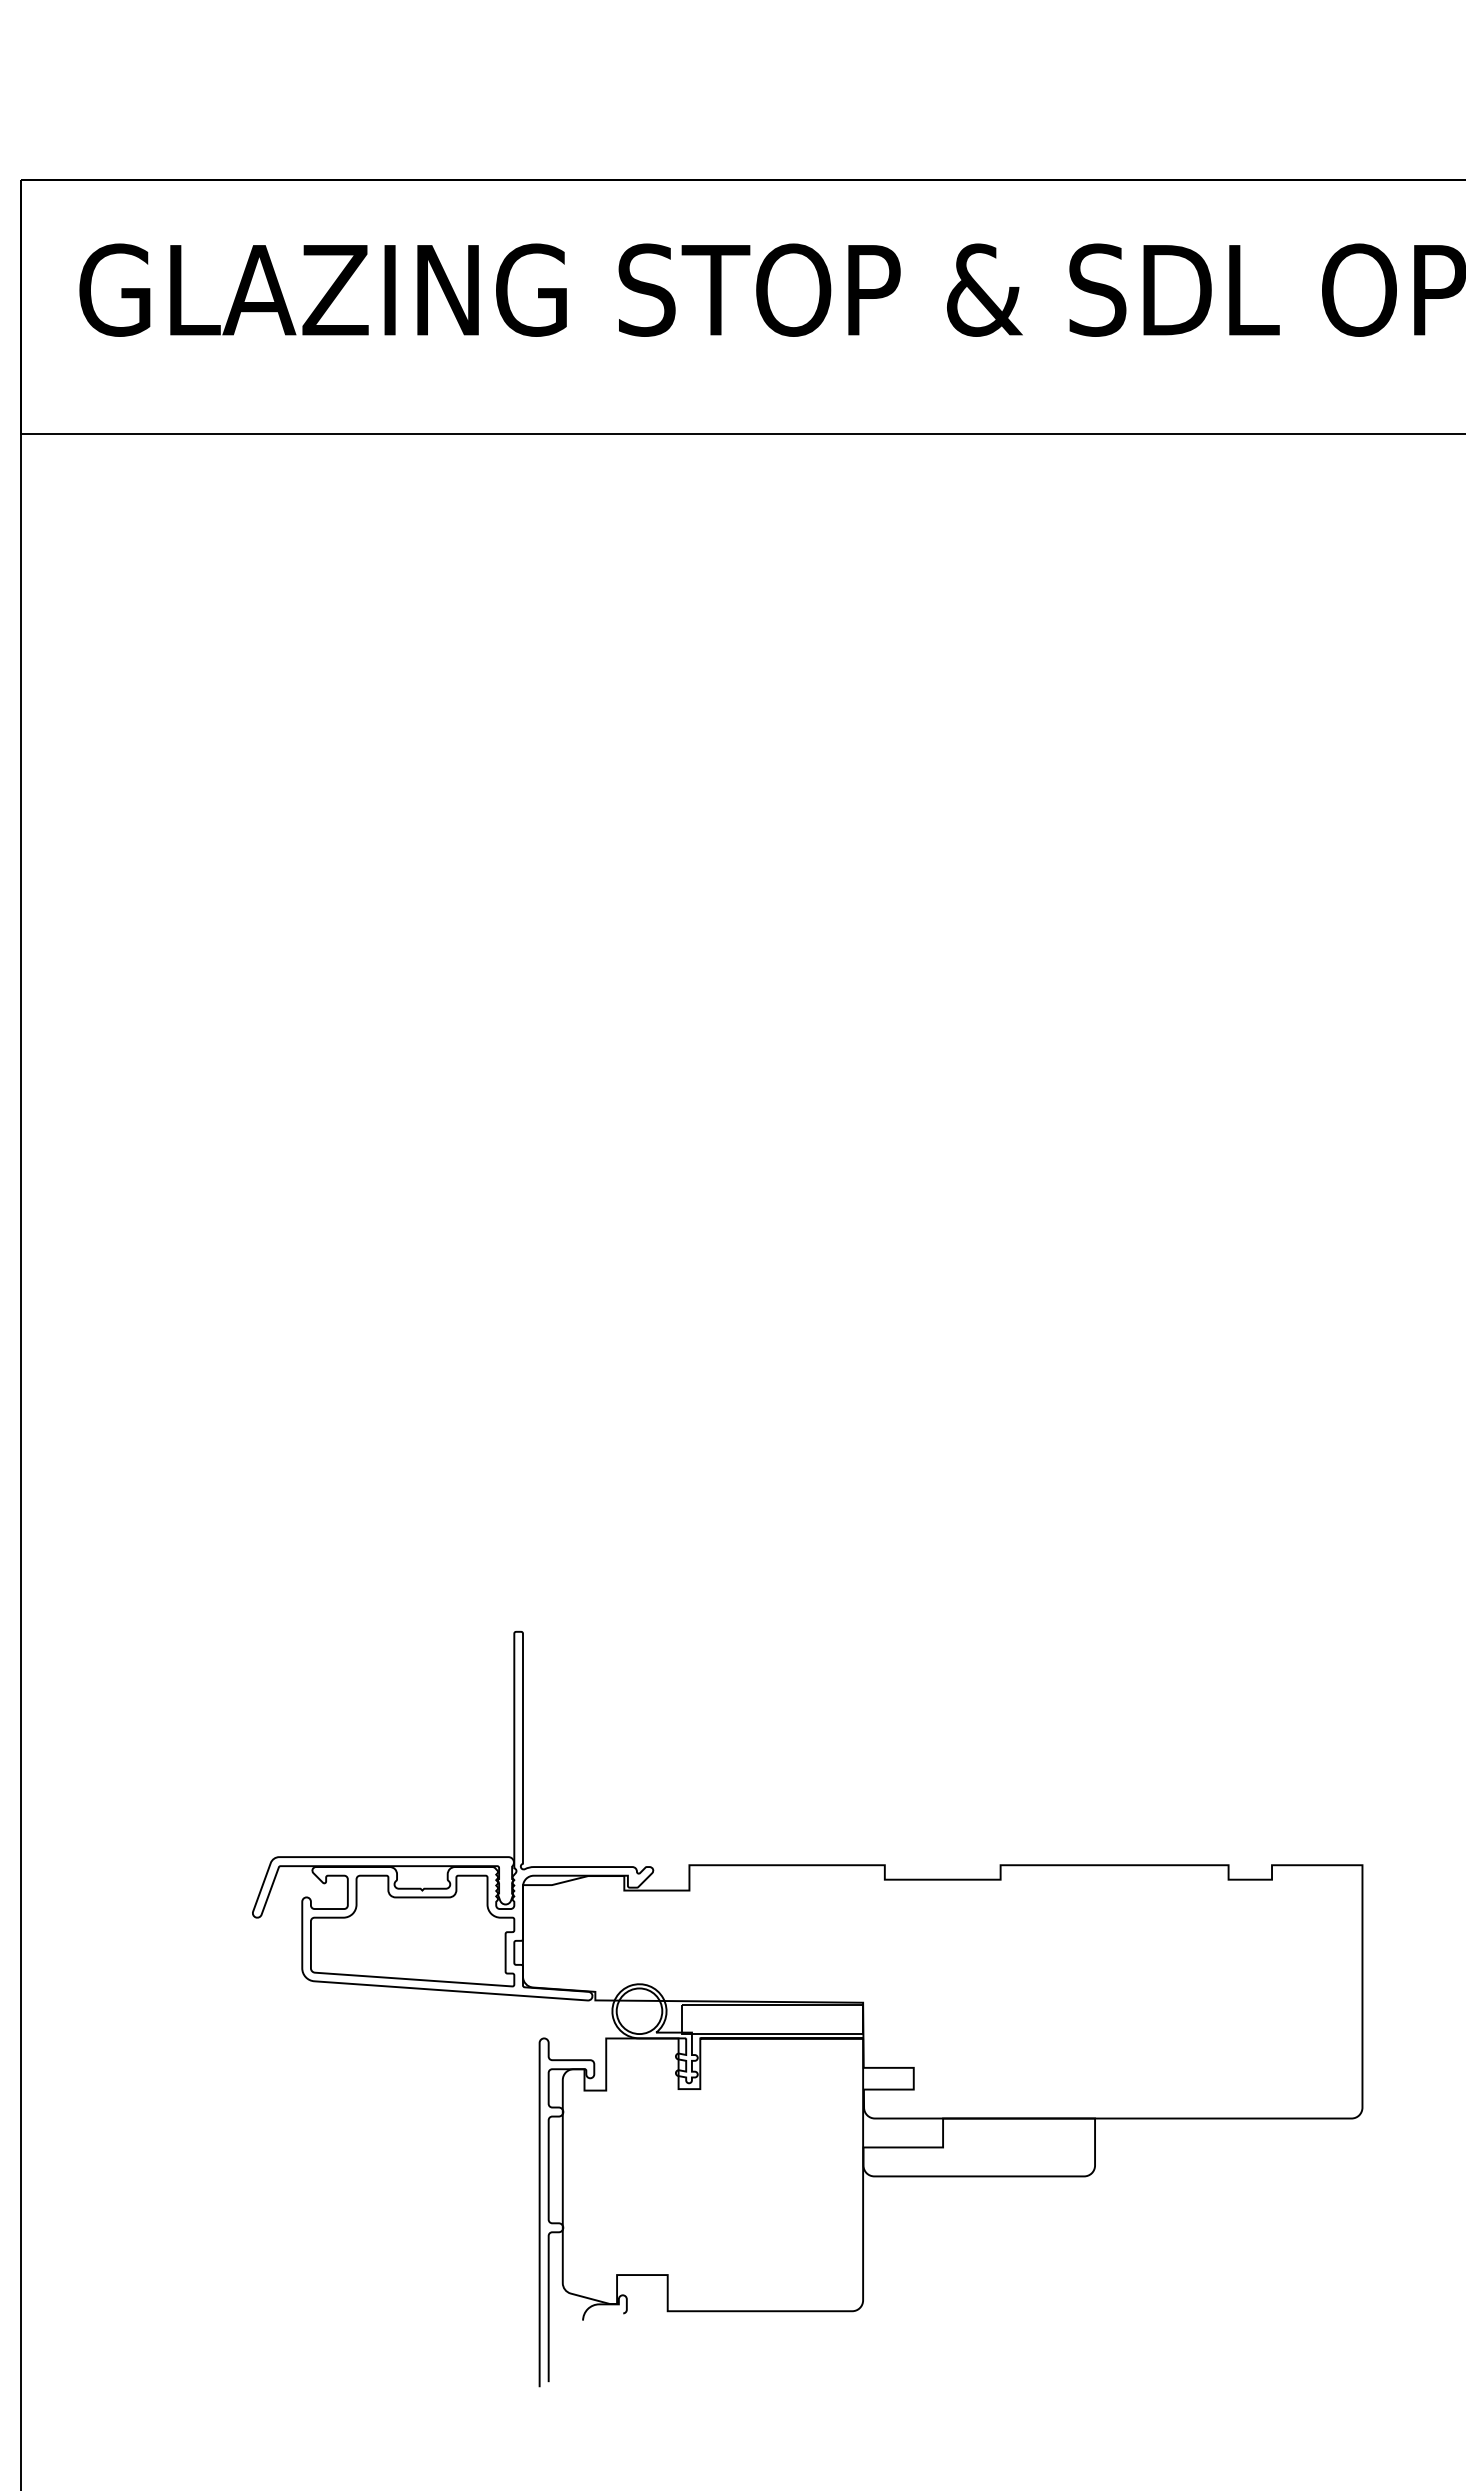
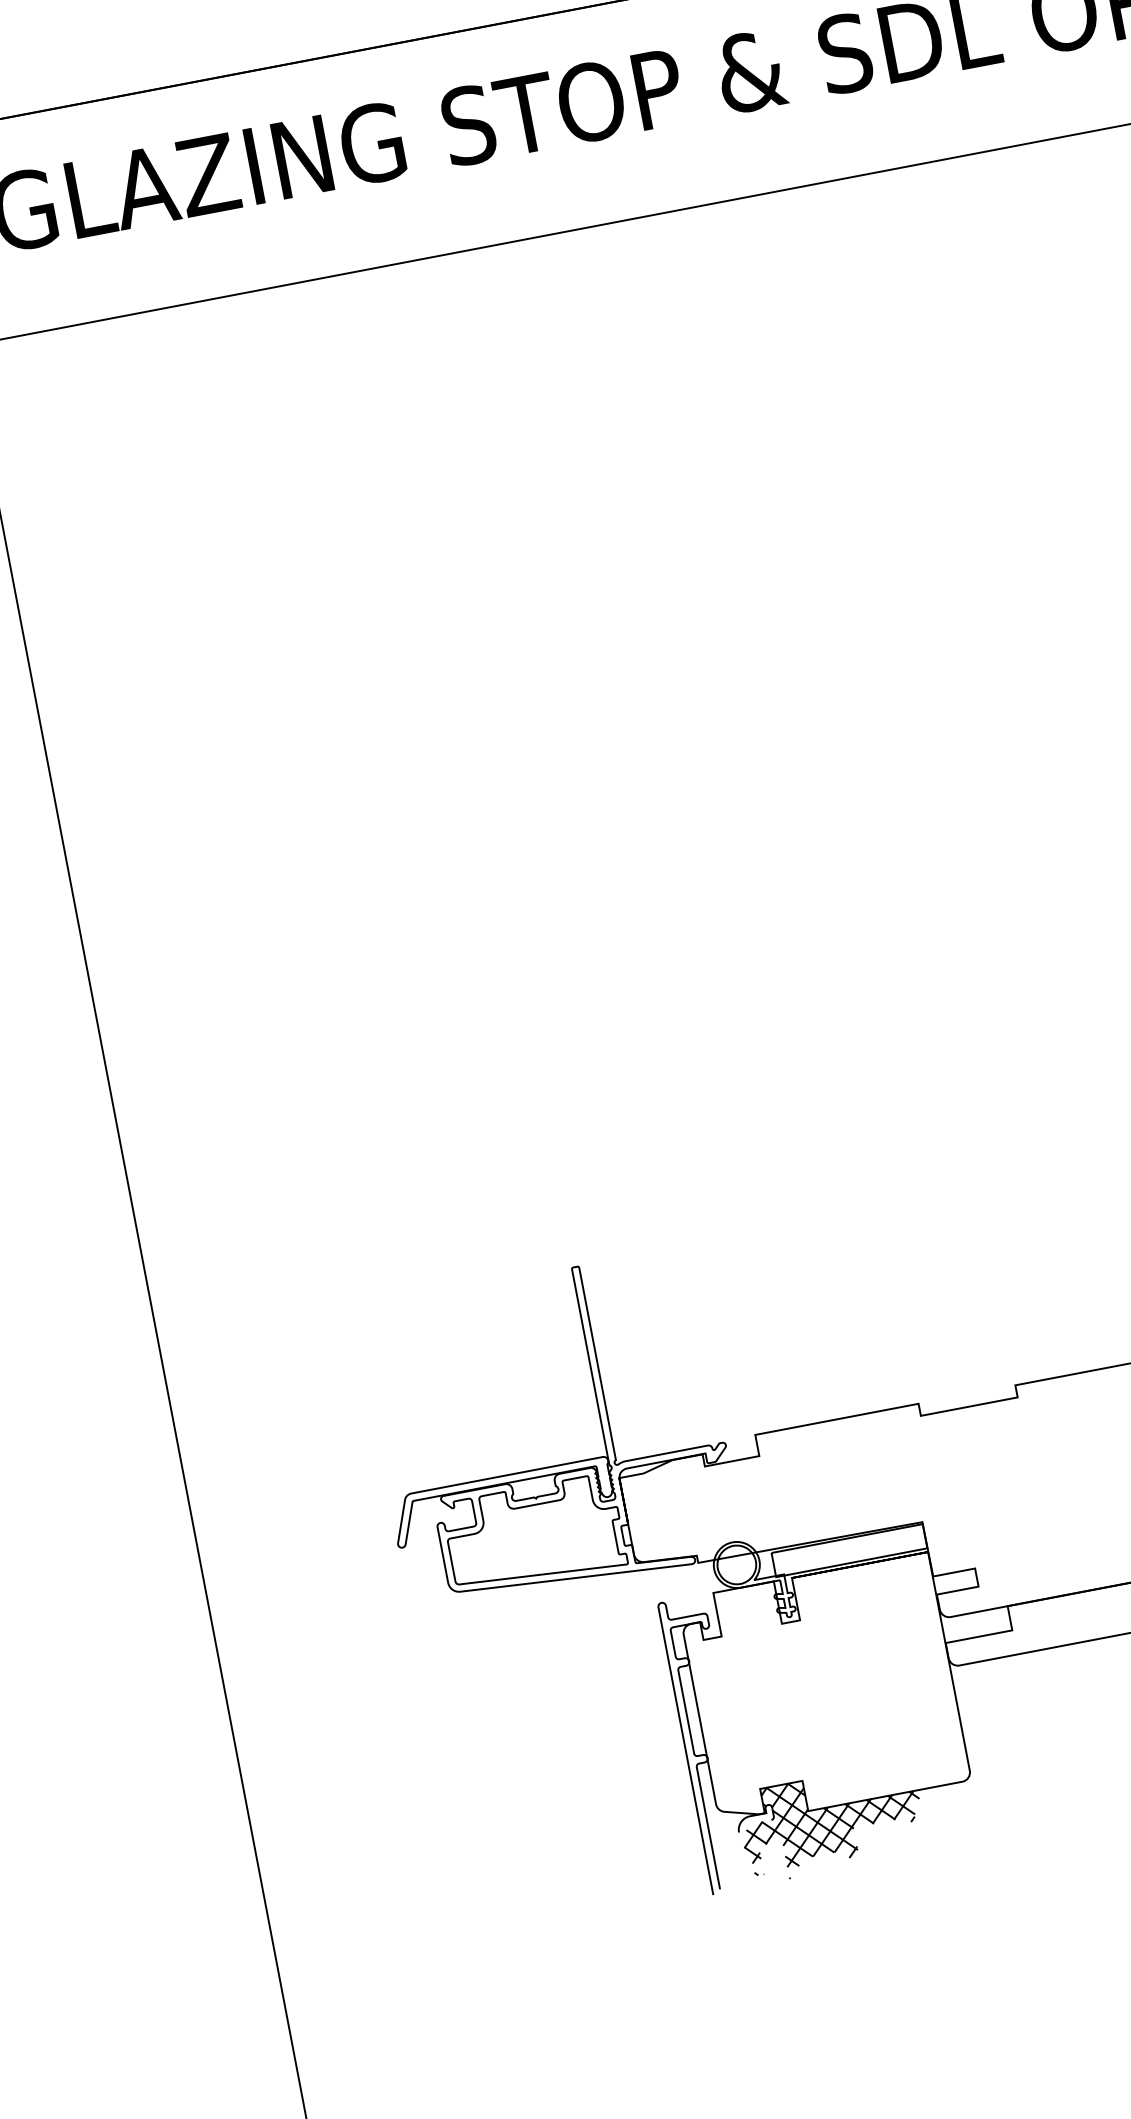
hatch: (691, 2330) -> (831, 1823), added

